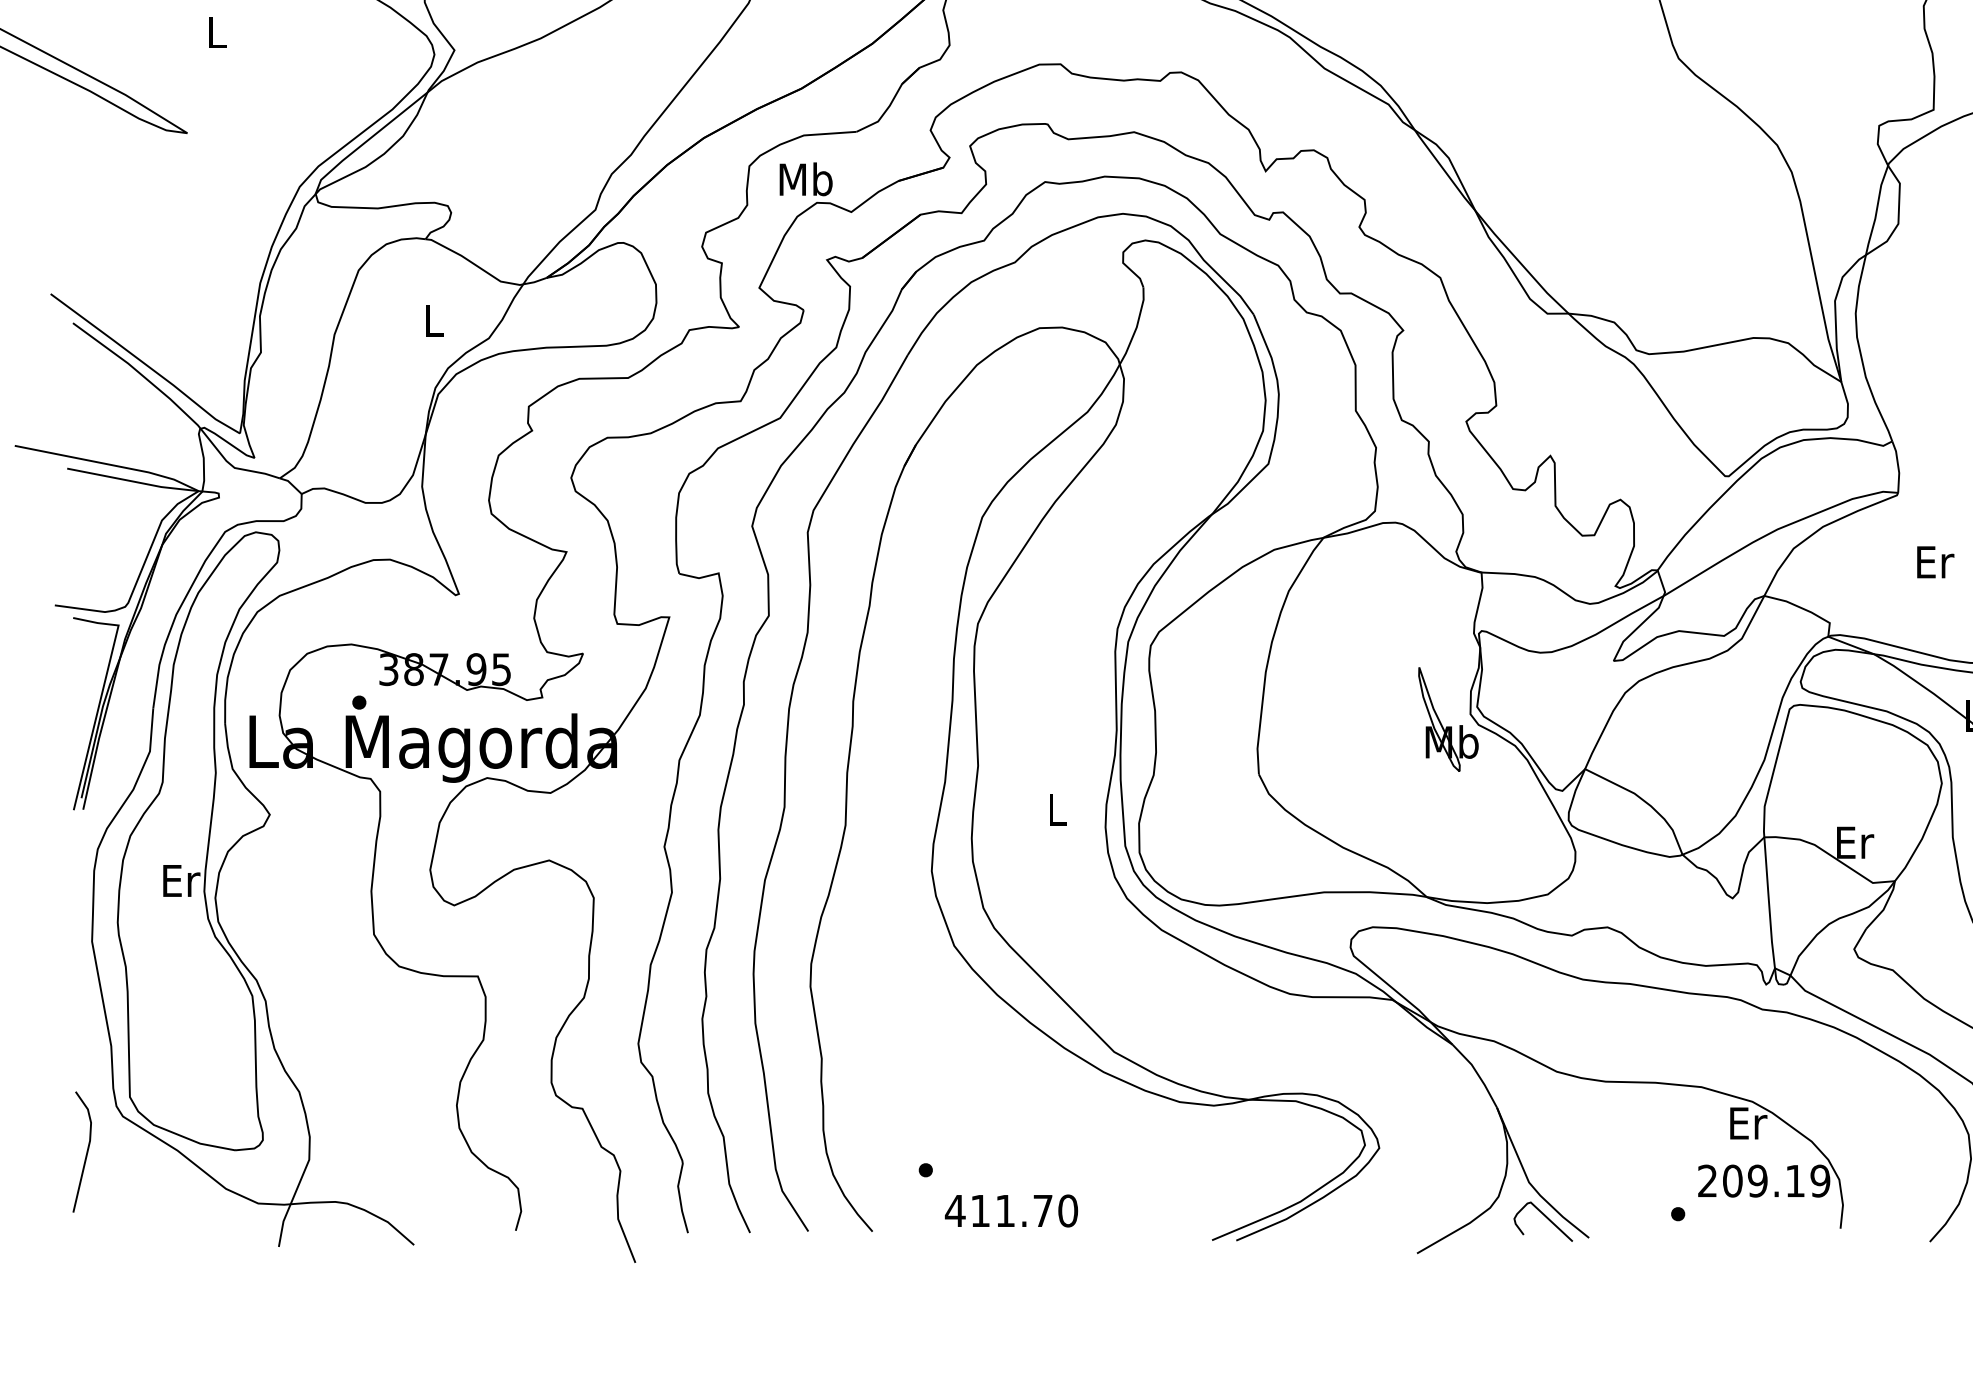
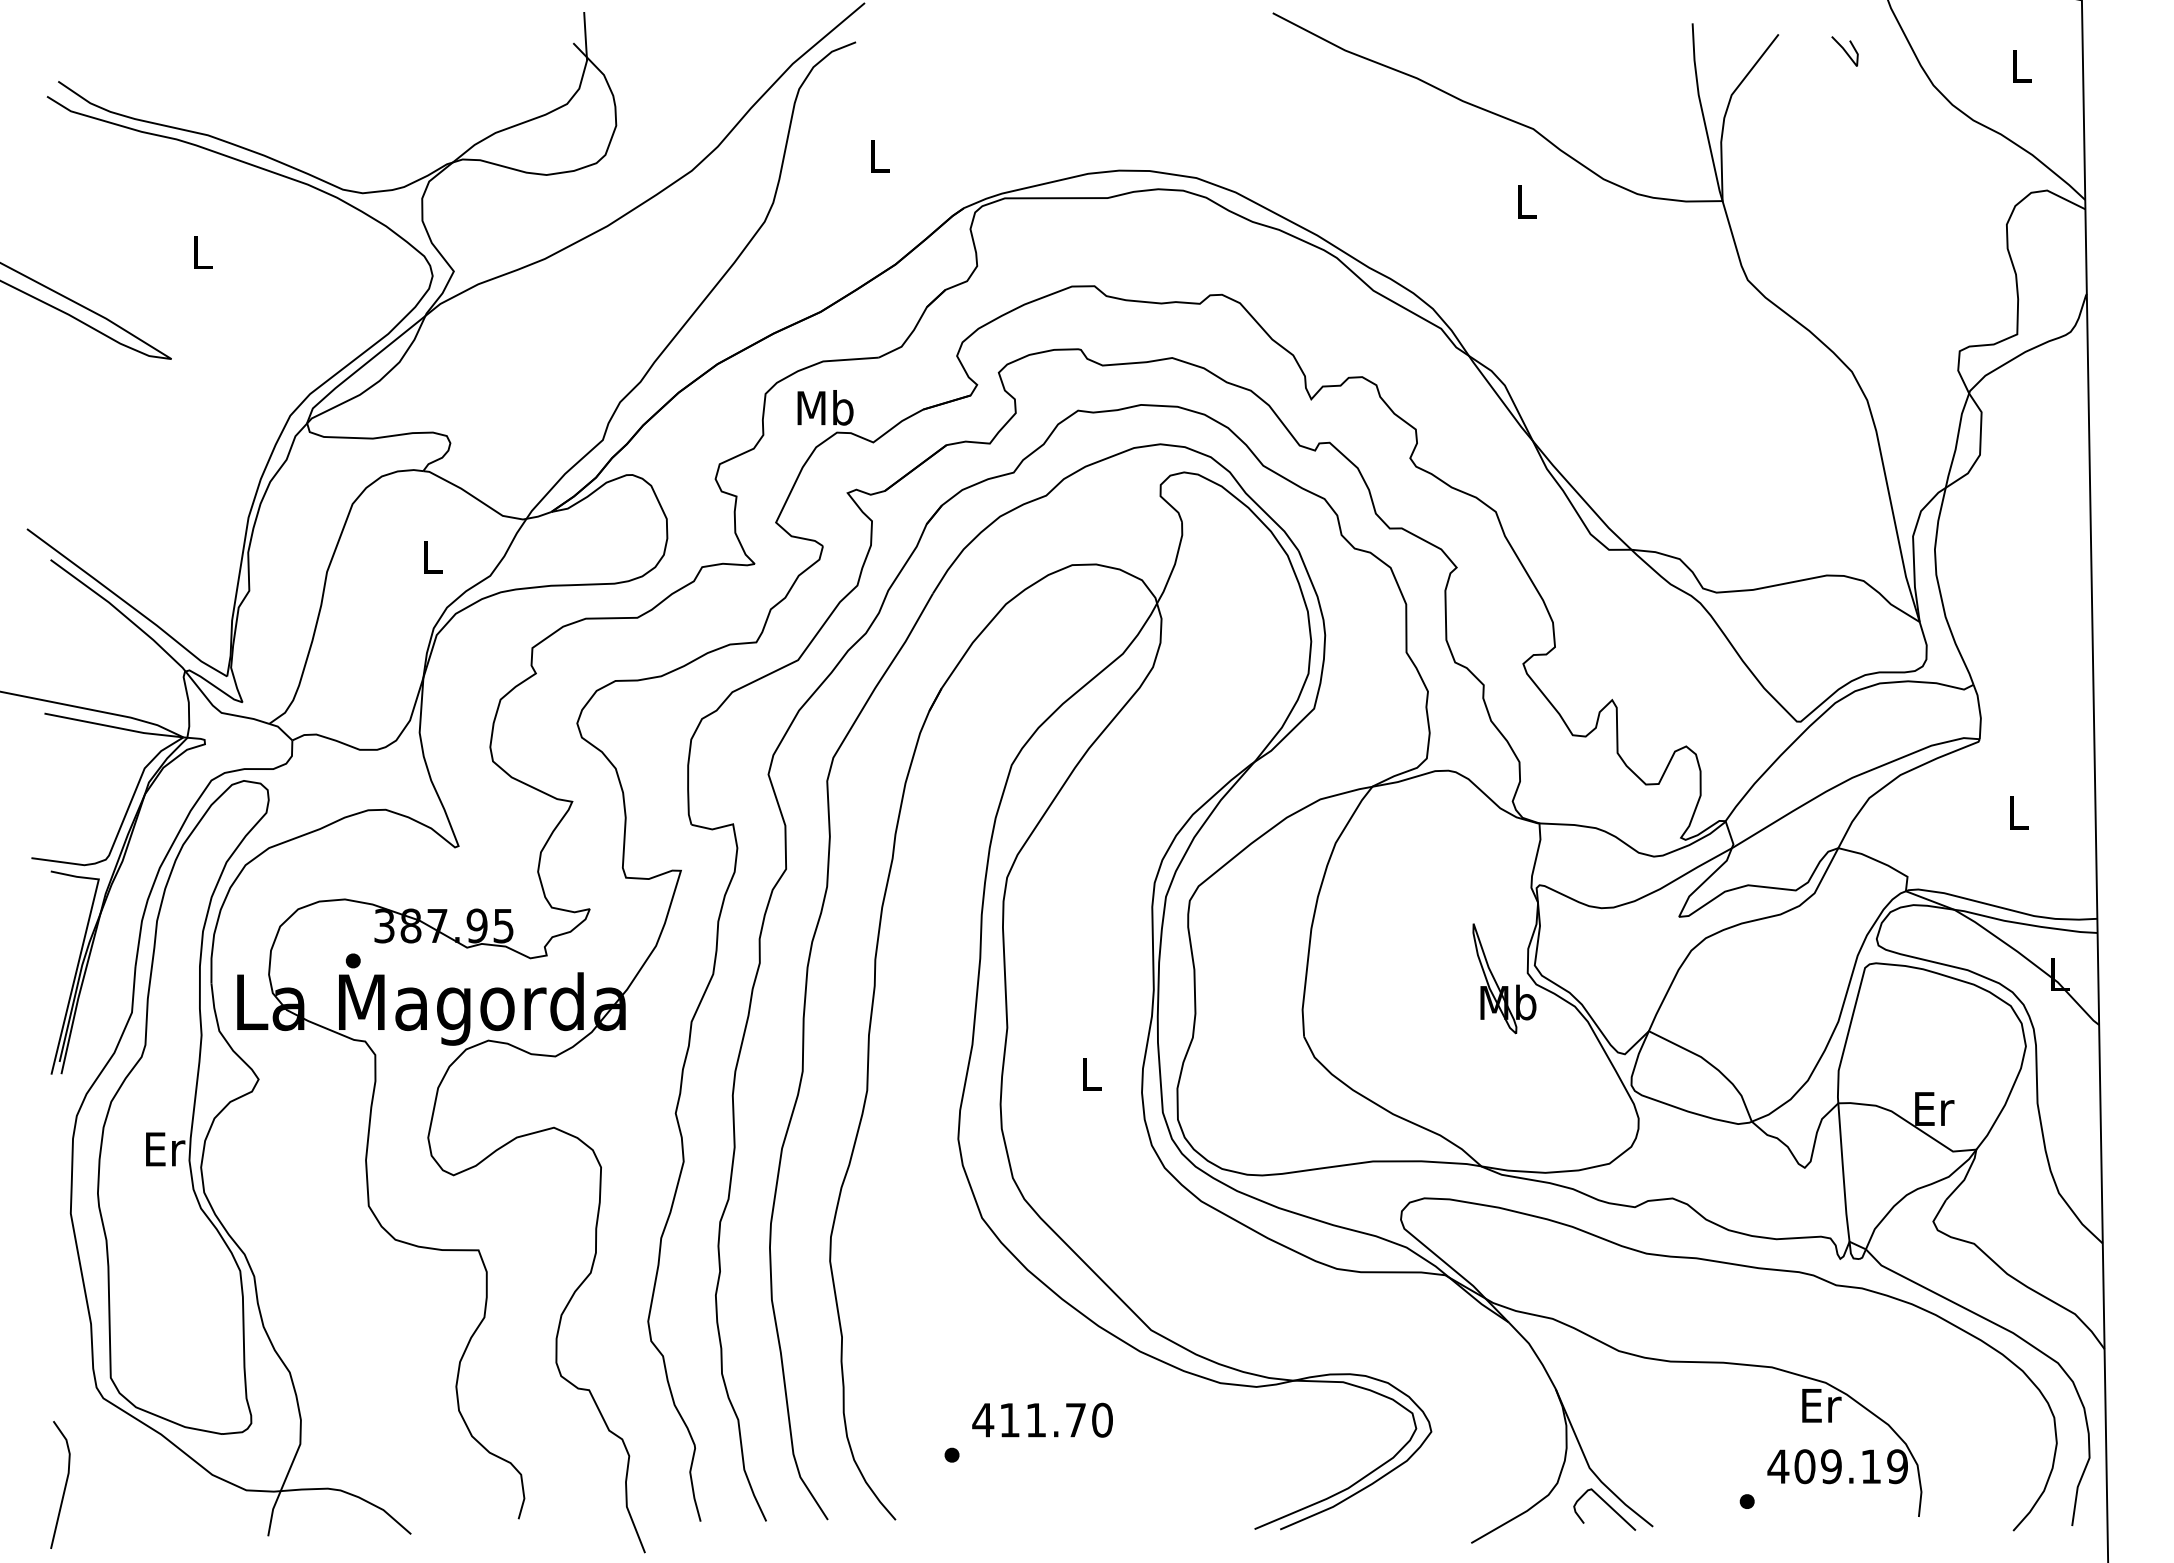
text: (1935, 562) -> (2019, 812), Er -> L
line: (86, 1152) -> (64, 1485), moved
text: (1707, 1180) -> (1778, 1466), 209.19 -> 409.19
text: (1011, 1210) -> (1042, 1419), moved

